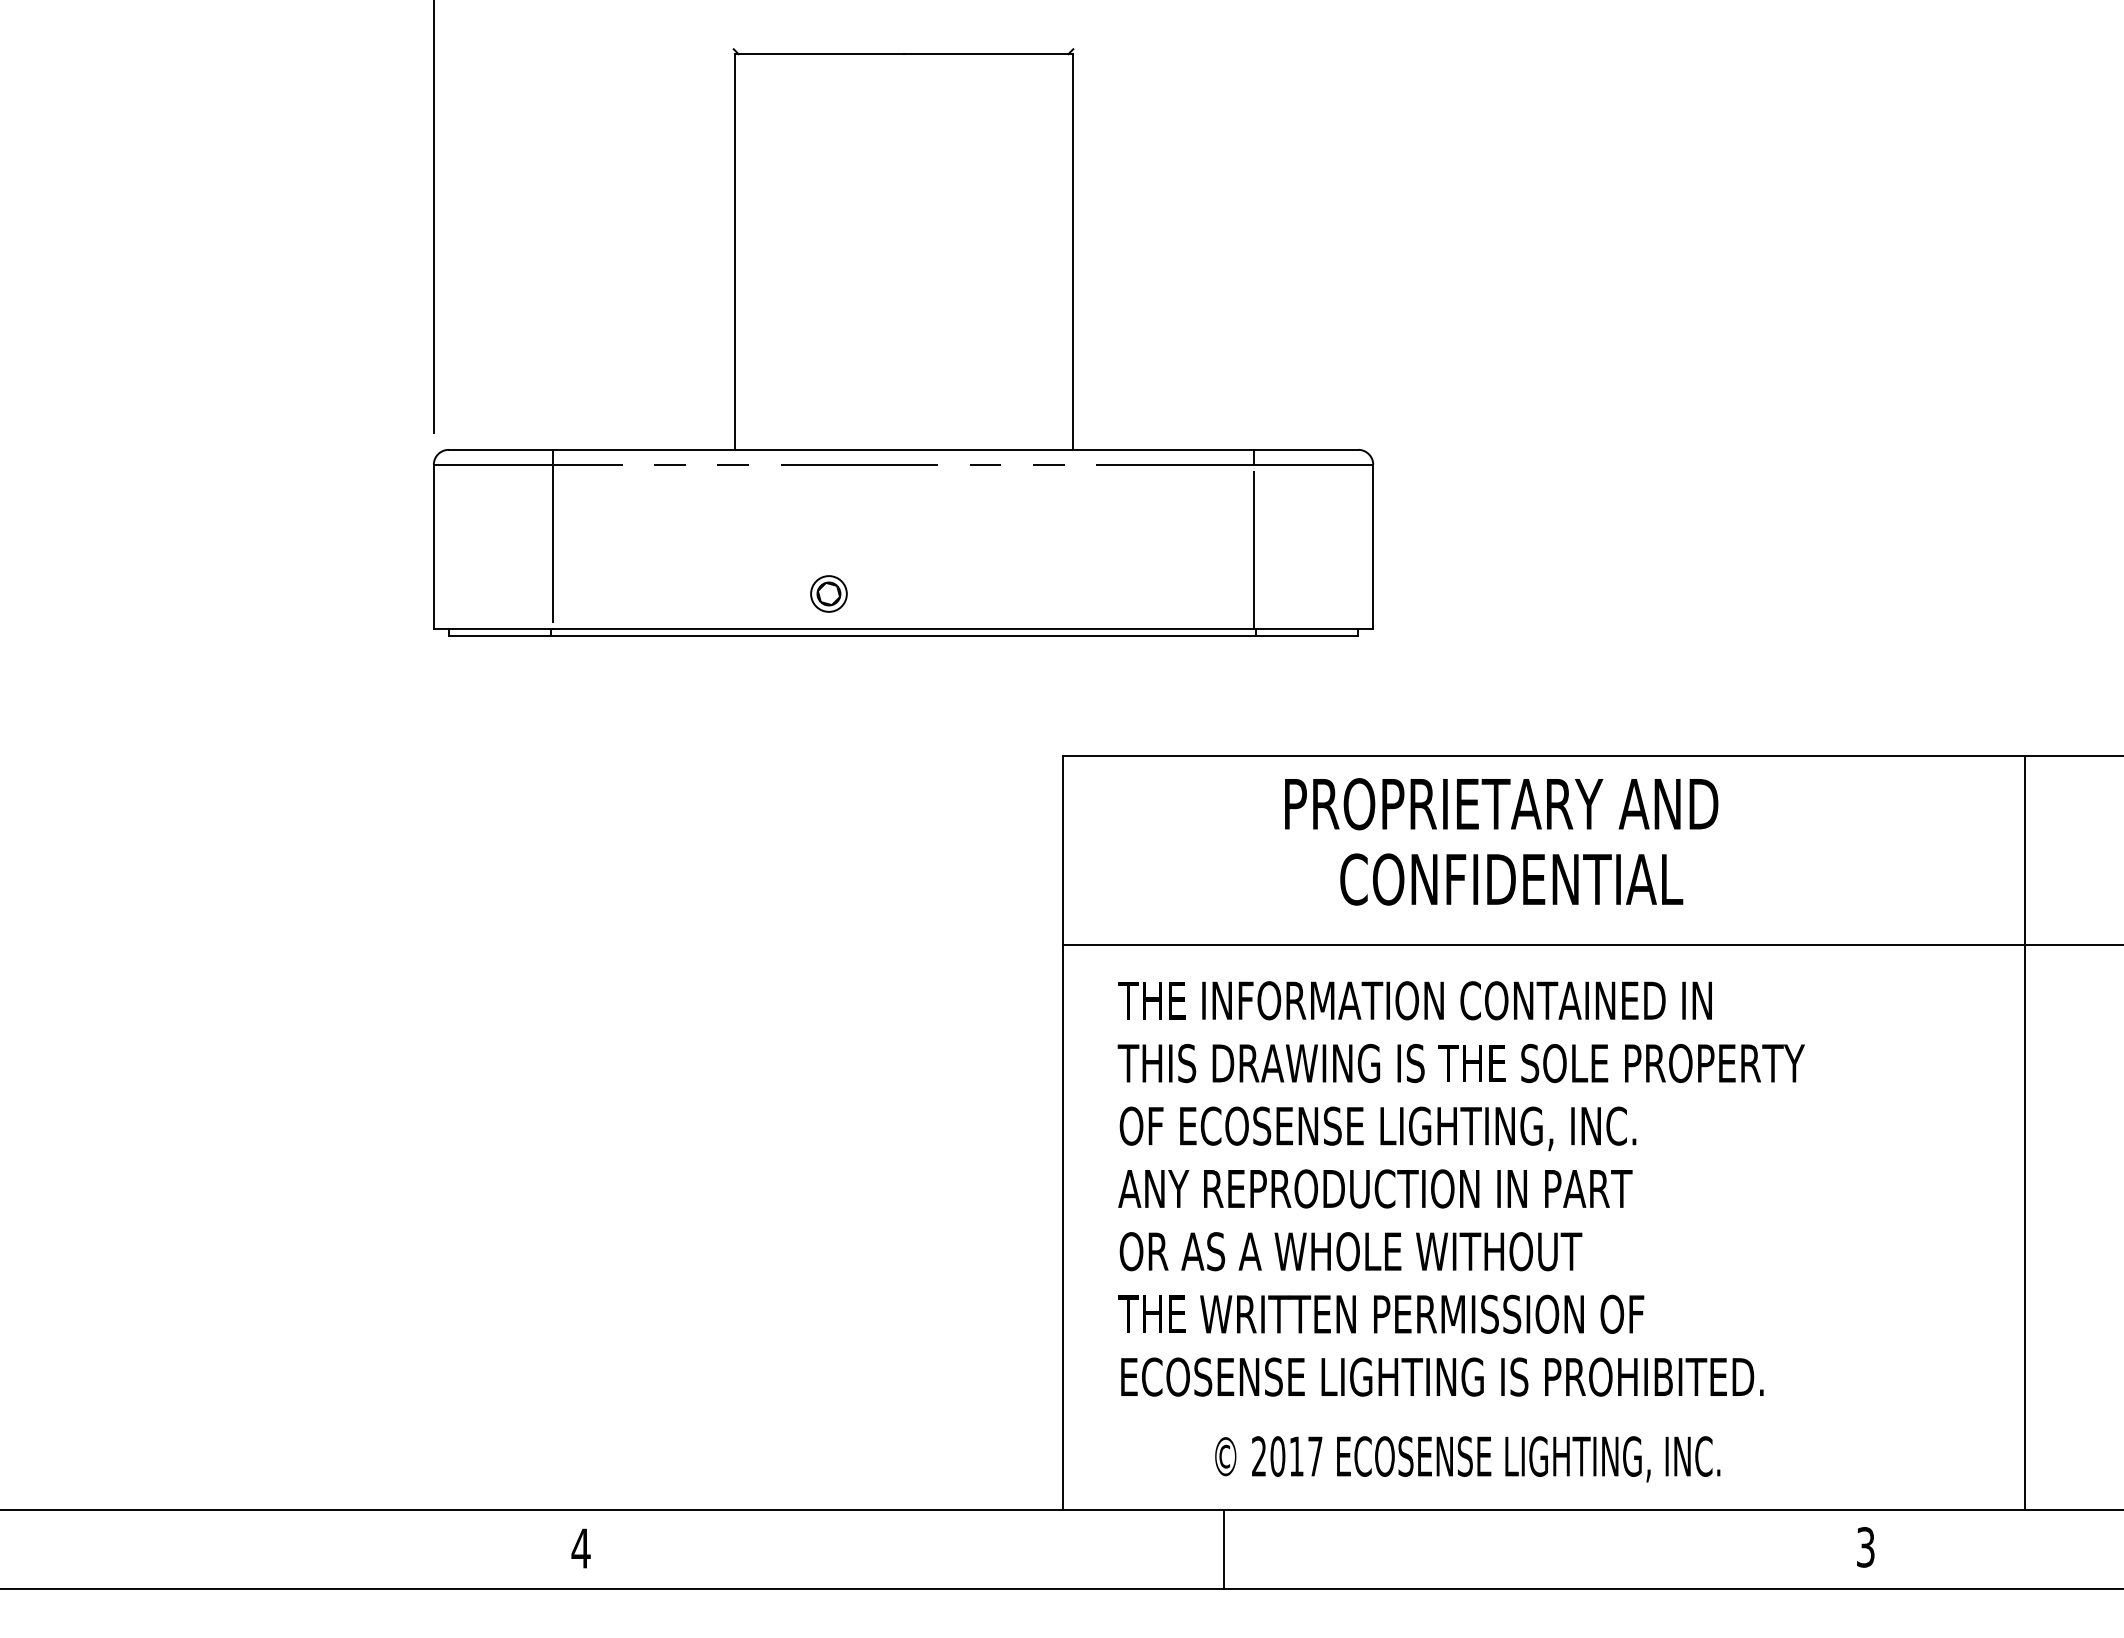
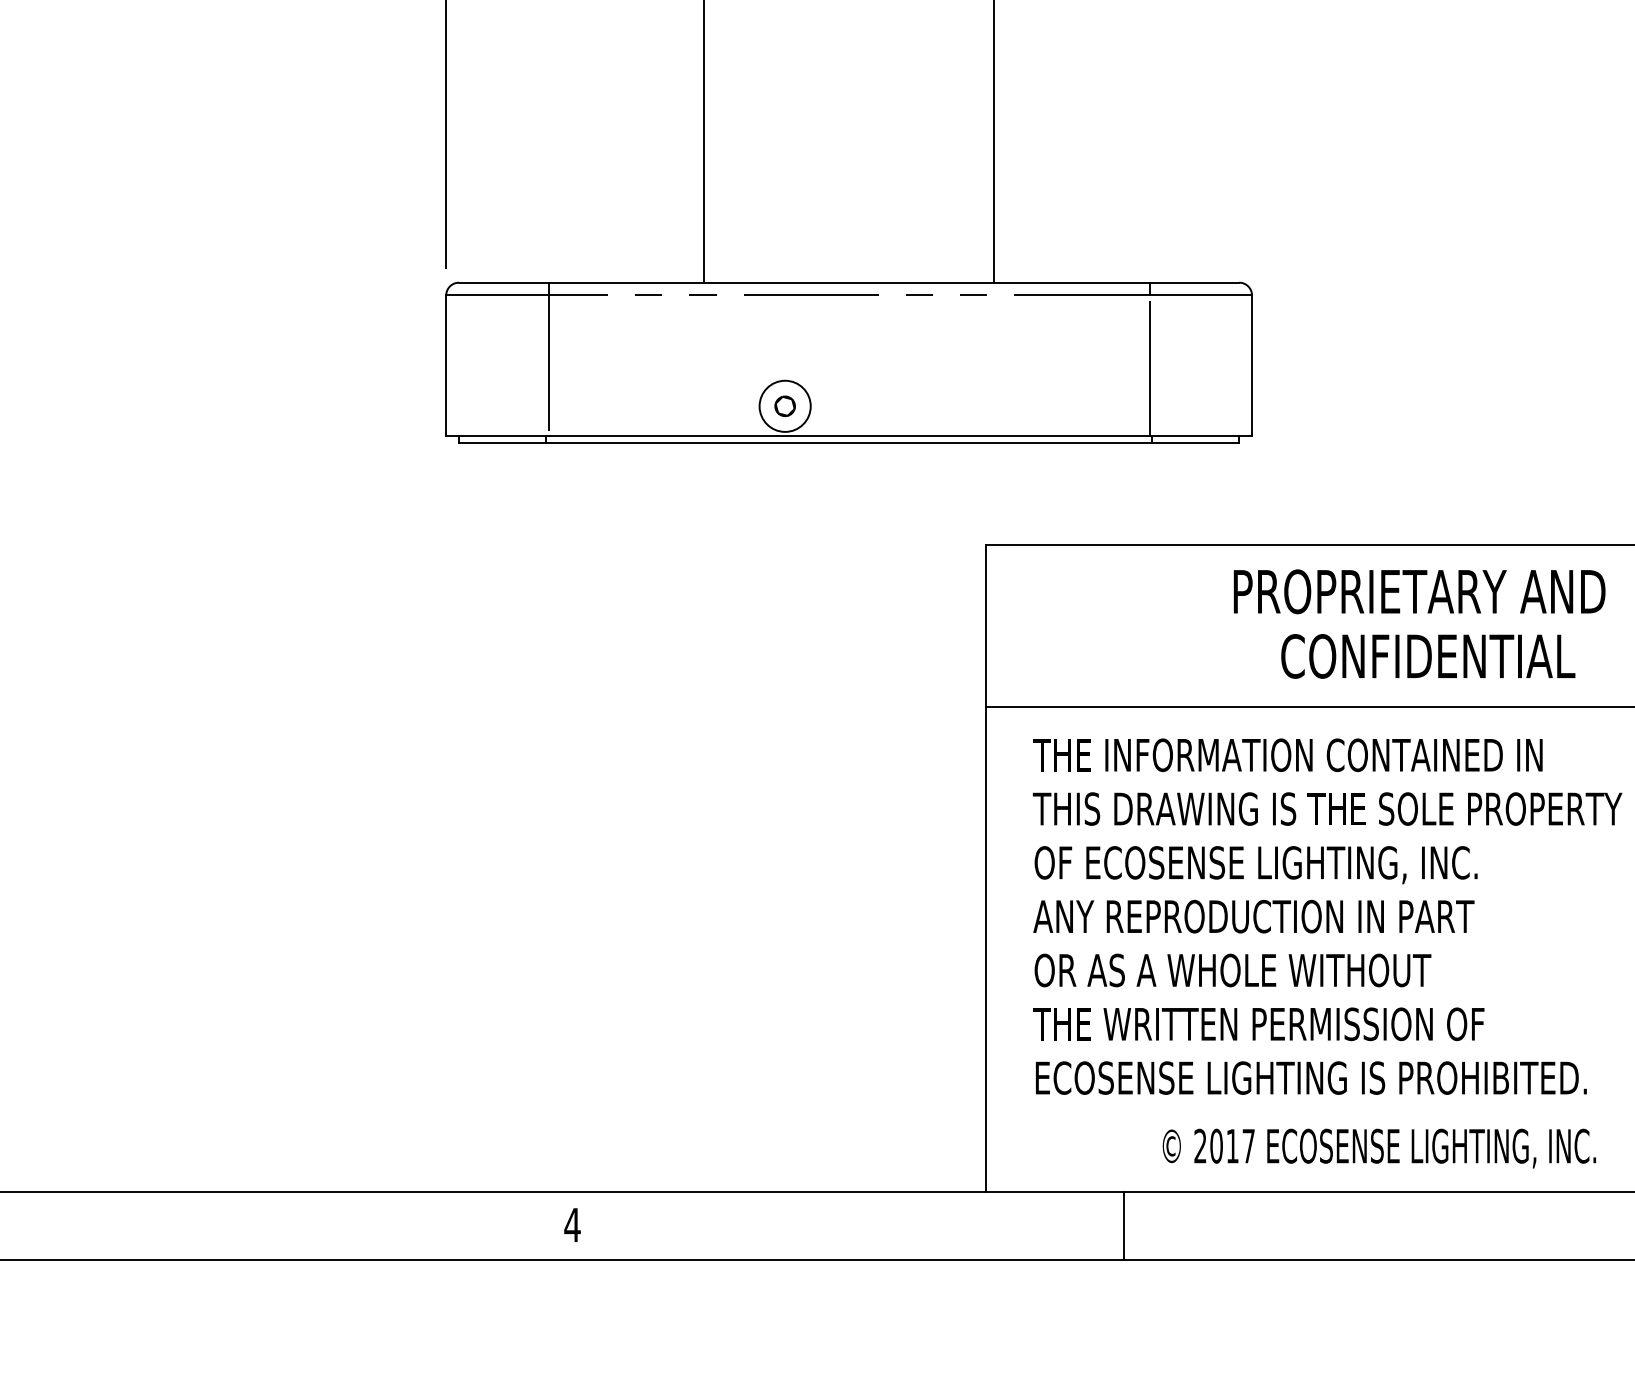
circle: (828, 593) -> (784, 405), size x1.67
text: (1501, 841) -> (1419, 623), moved
text: (1467, 1459) -> (1379, 1148), moved

